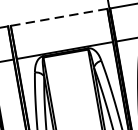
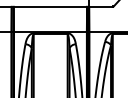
line: (59, 16) -> (50, 6), dashed -> solid

